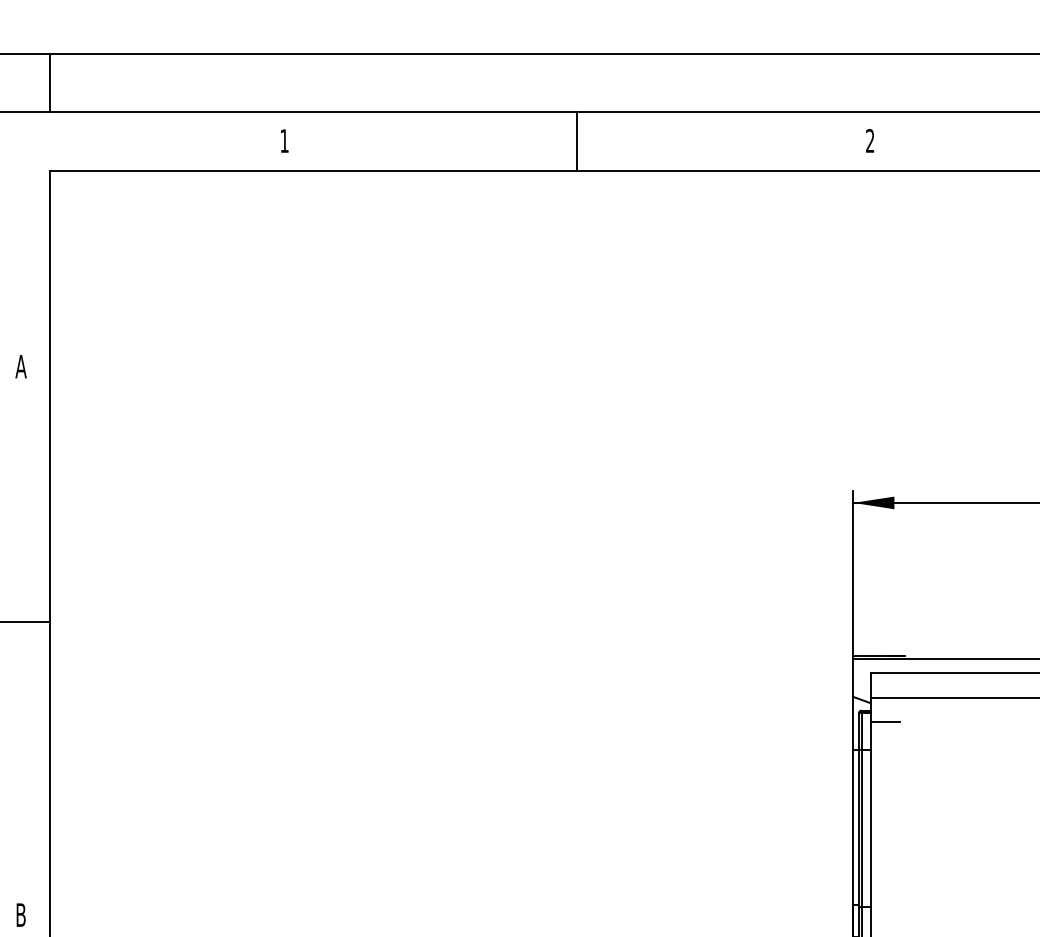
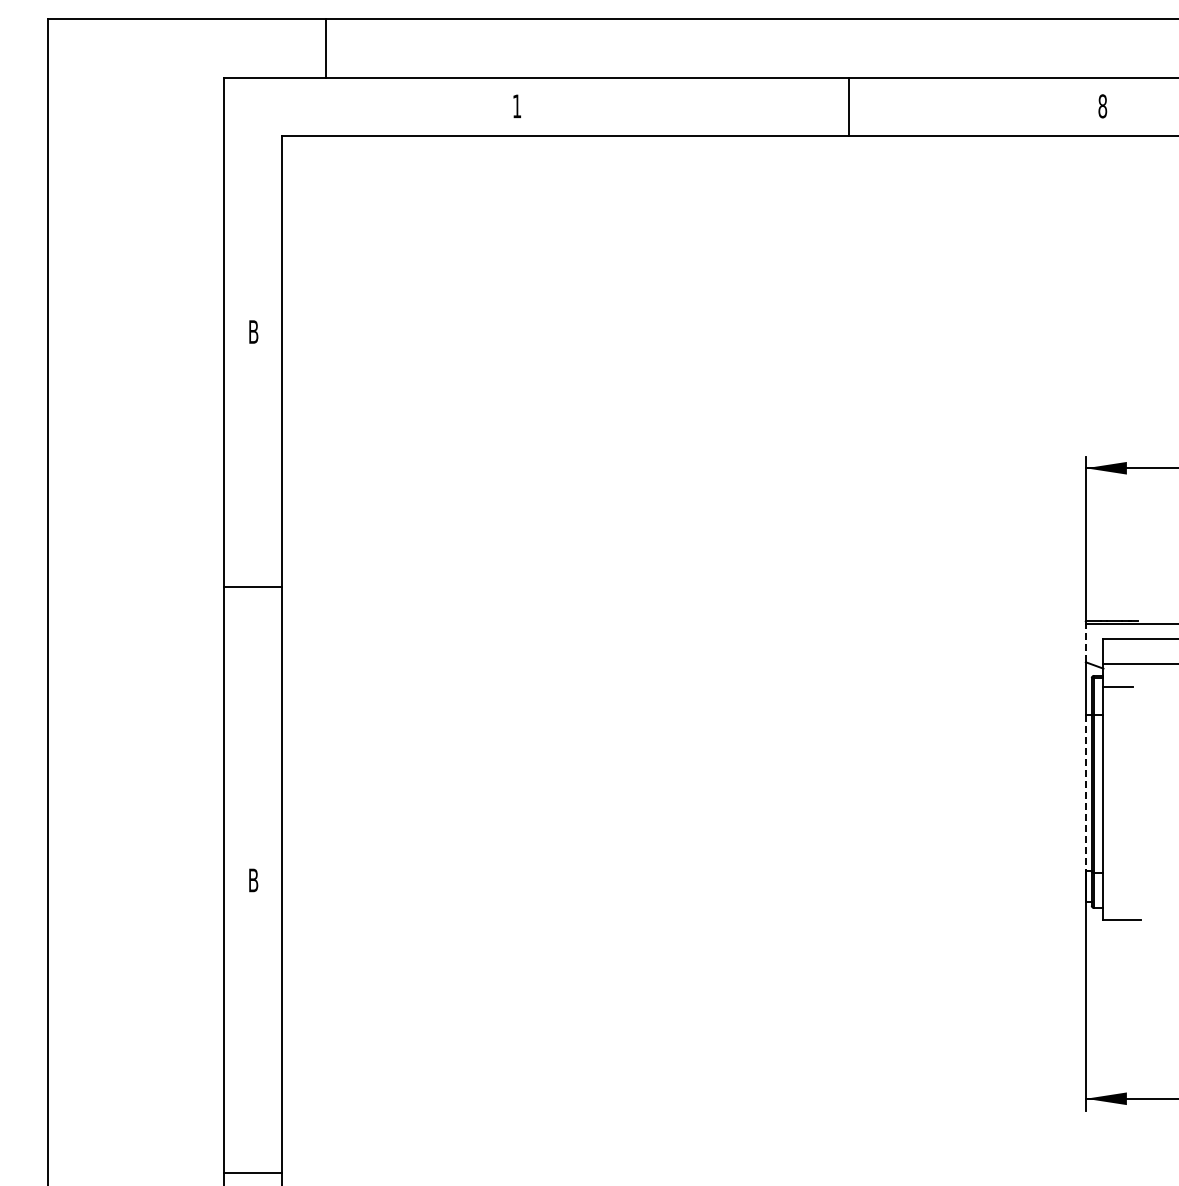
line: (50, 83) -> (326, 48), moved
line: (577, 141) -> (849, 106), moved
text: (870, 141) -> (1102, 106), 2 -> 8
text: (21, 366) -> (253, 331), A -> B
line: (853, 677) -> (1085, 642), solid -> dashed
line: (853, 827) -> (1085, 792), solid -> dashed

